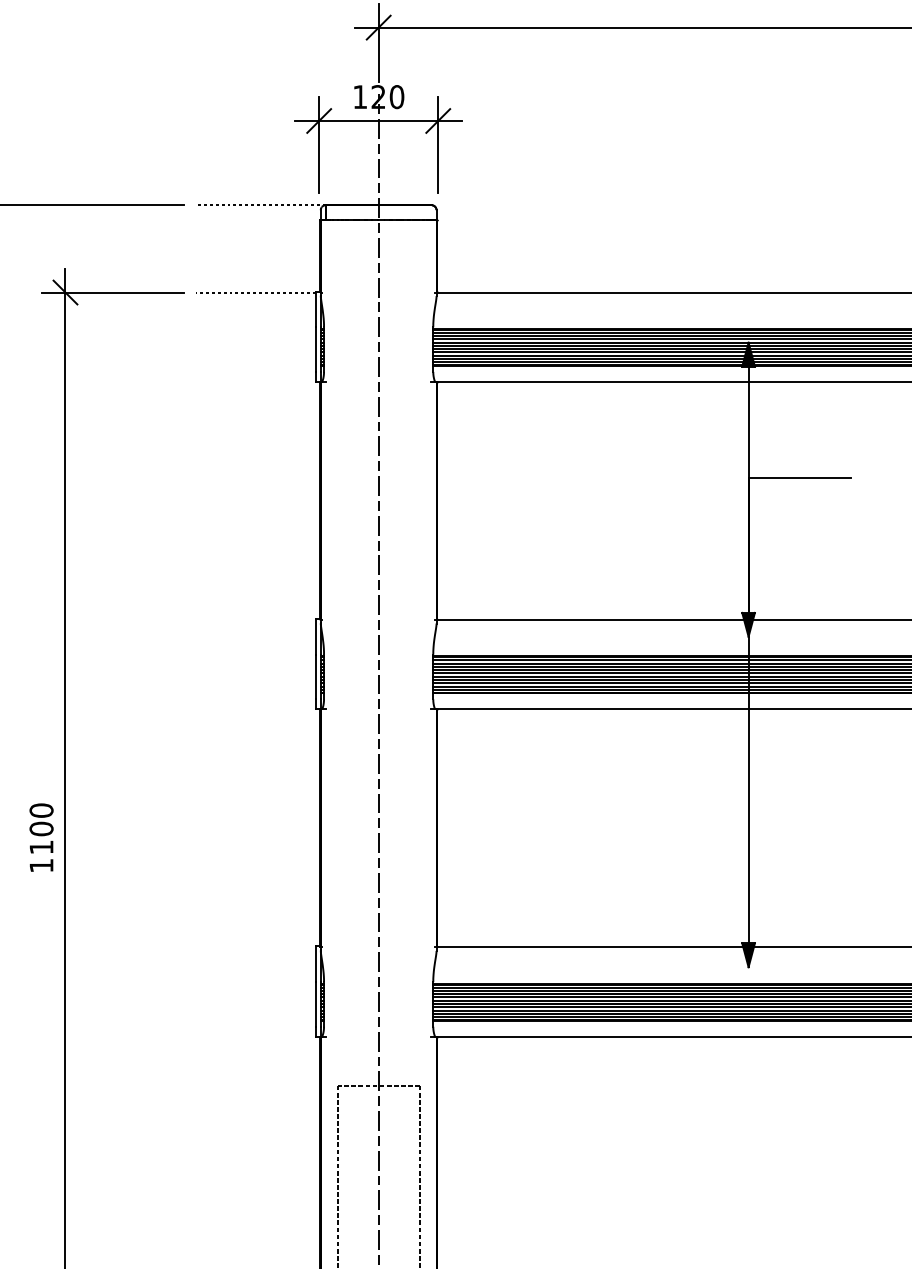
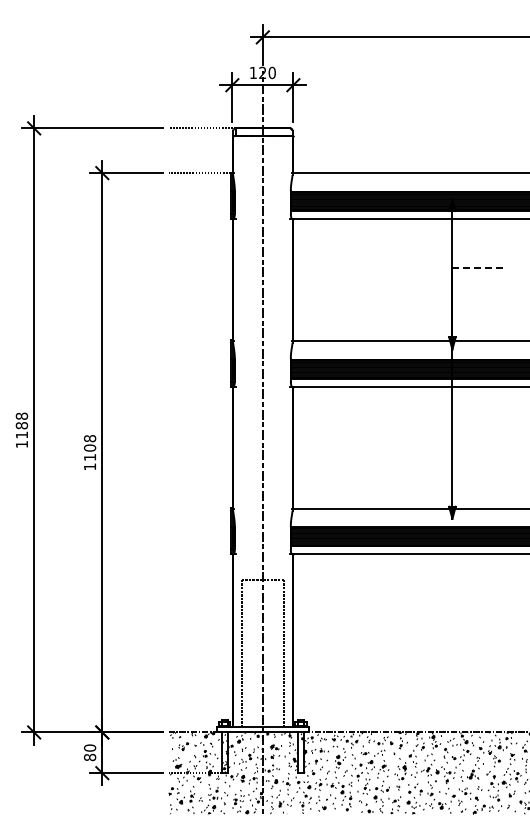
line: (801, 478) -> (479, 268), solid -> dashed
text: (40, 810) -> (89, 438), 1100 -> 1108

